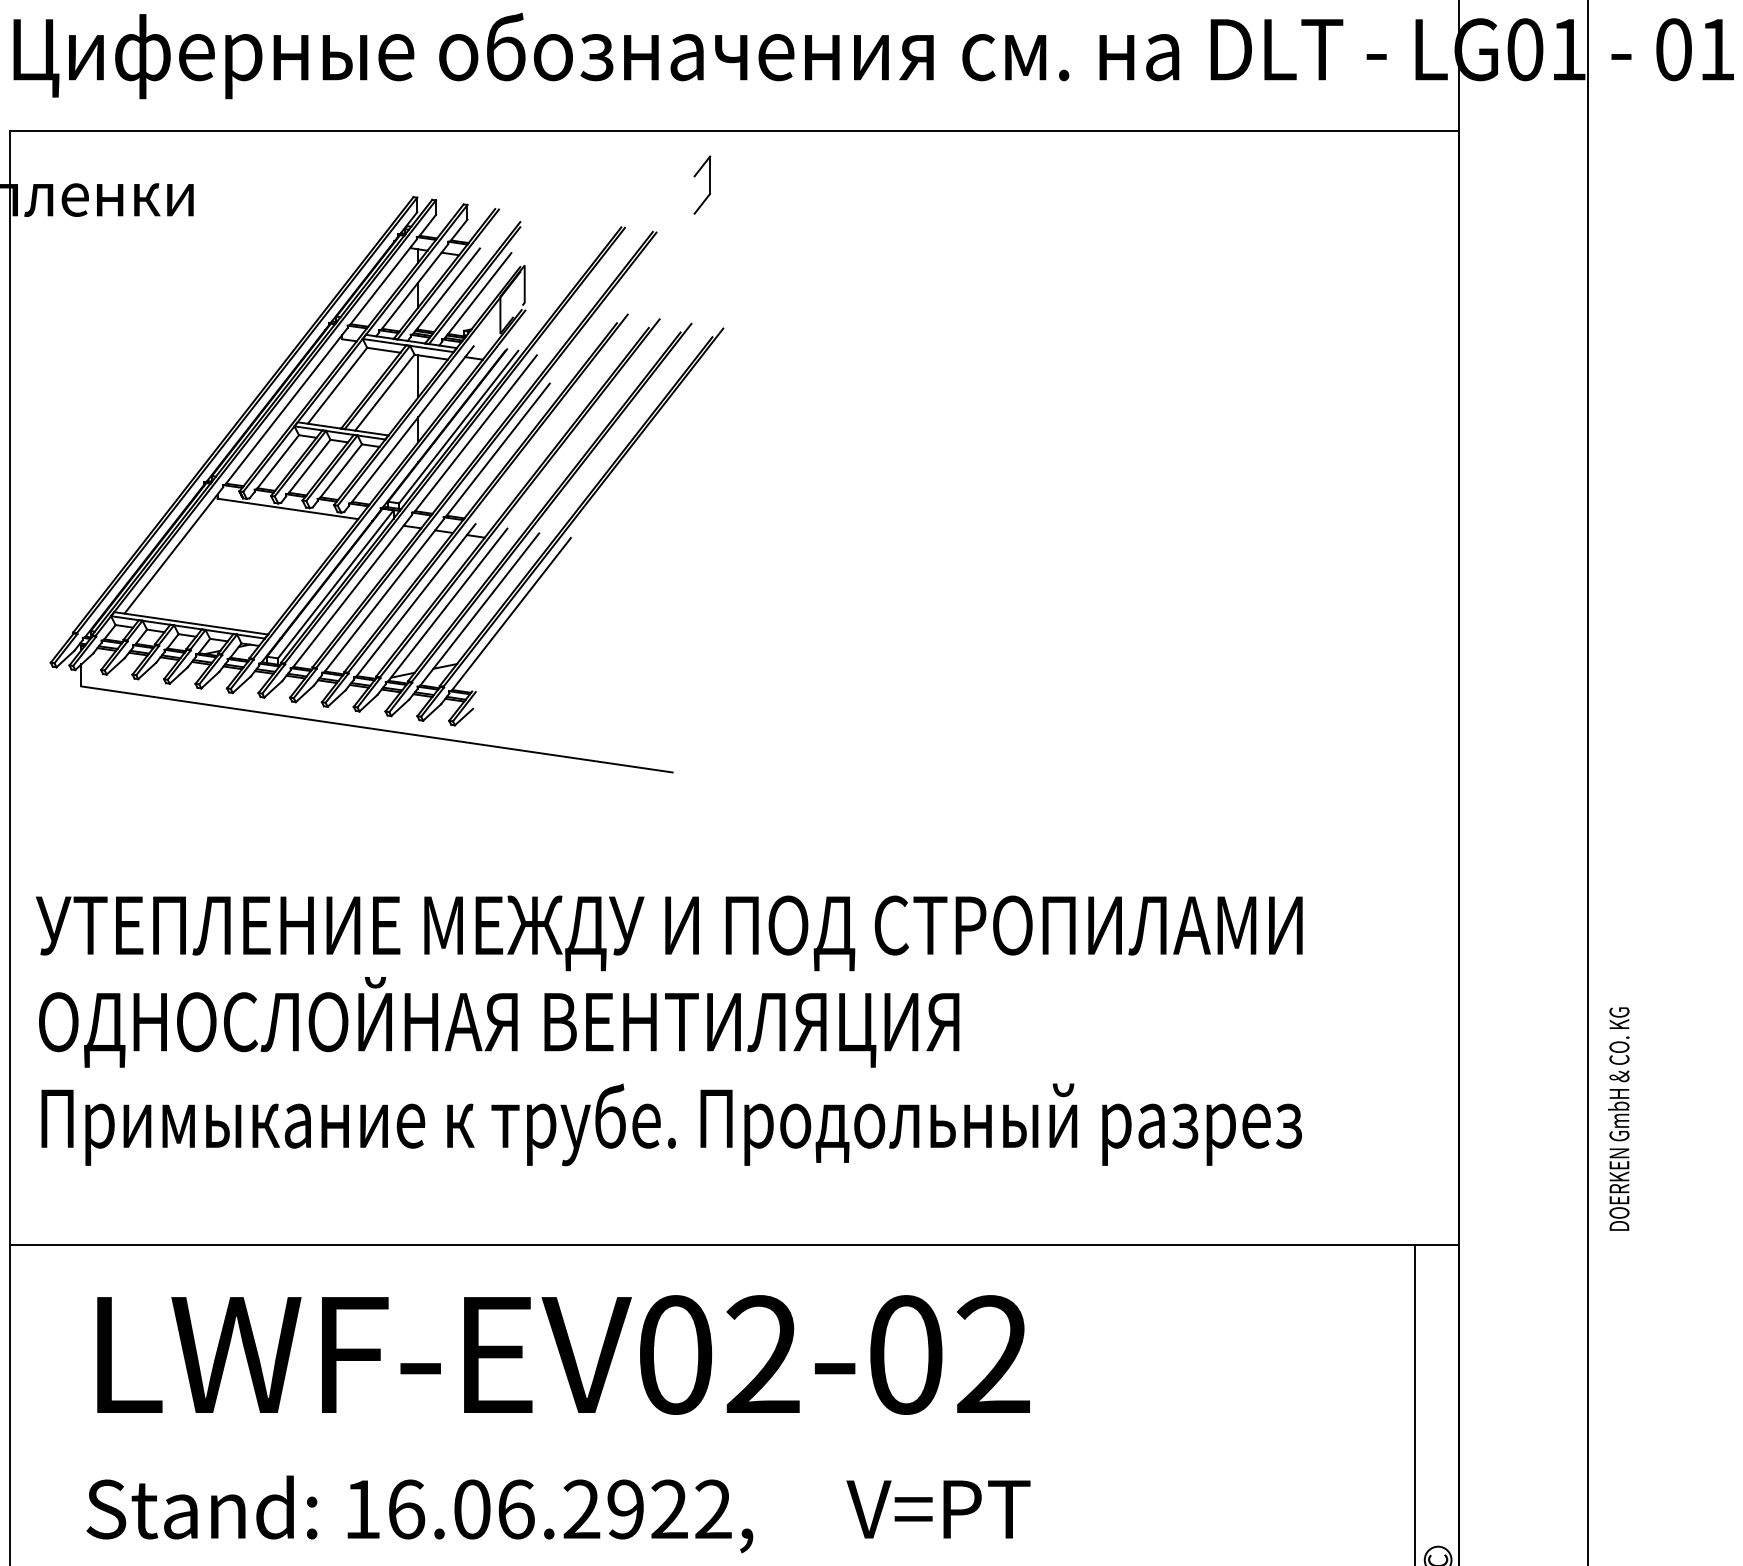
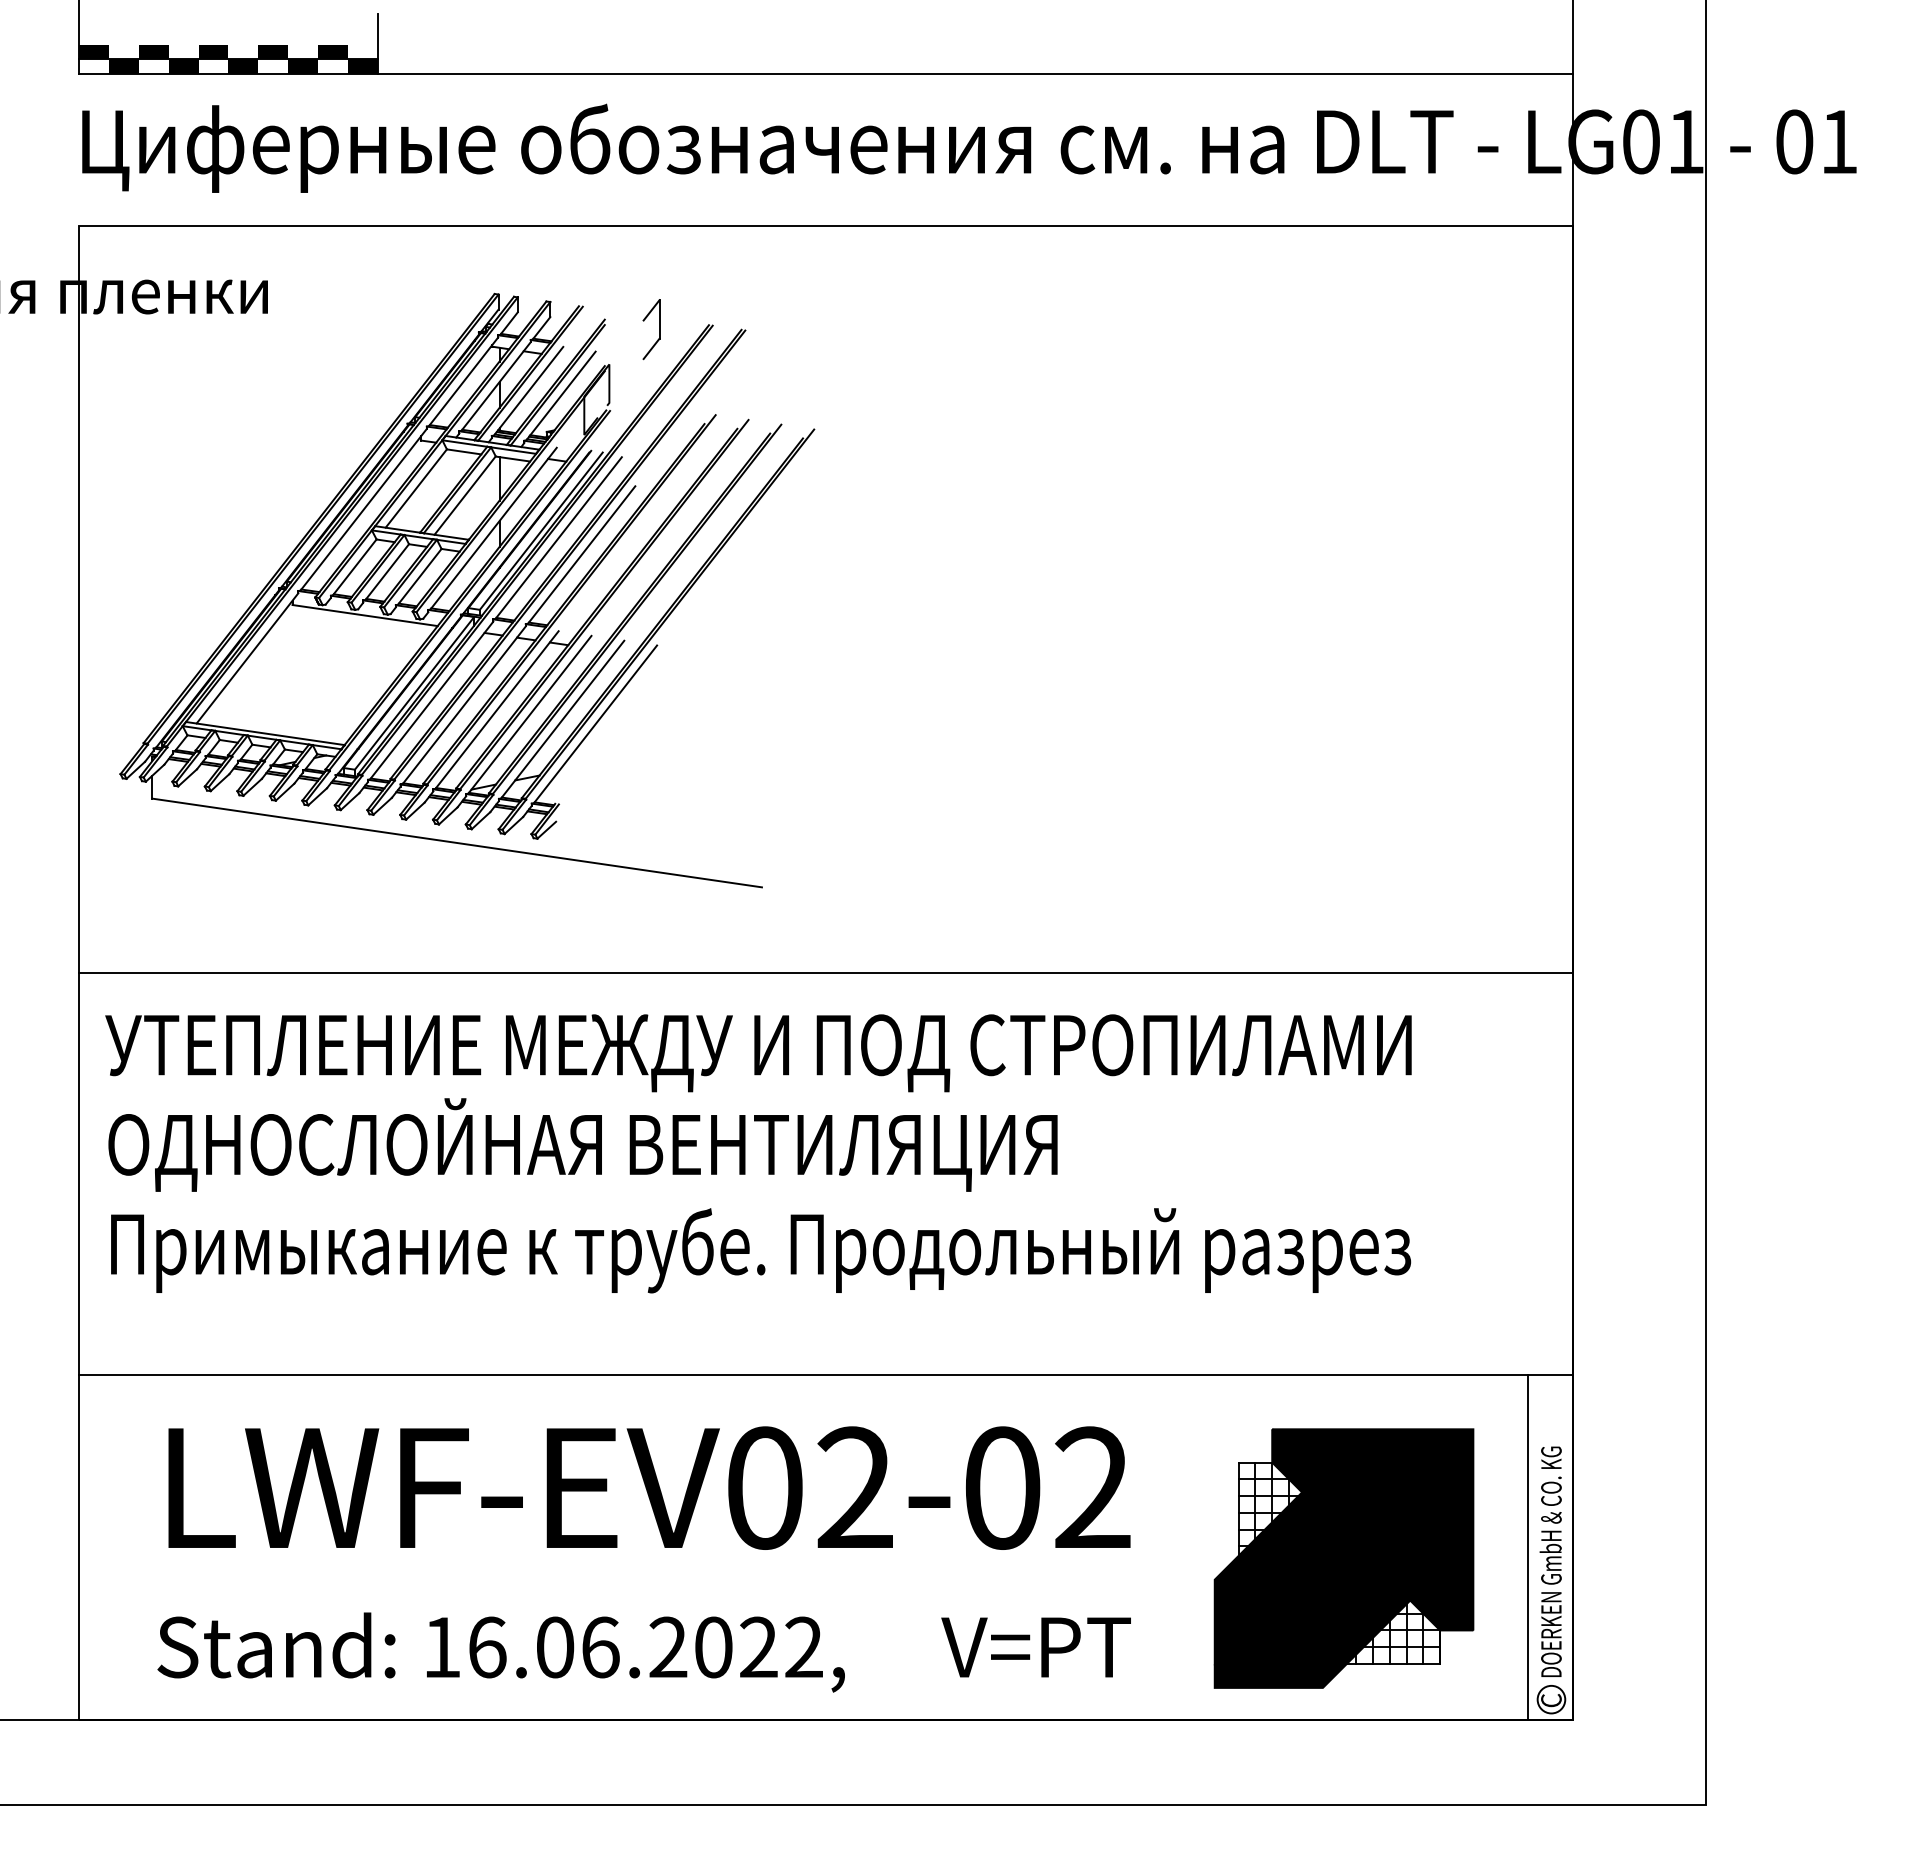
part: (710, 185) -> (659, 329), moved
line: (734, 855) -> (825, 972), added
text: (1618, 1118) -> (1550, 1561), moved
part: (1236, 1423) -> (1343, 1558), added
text: (625, 1509) -> (713, 1647), 16.06.2922, -> 16.06.2022,

